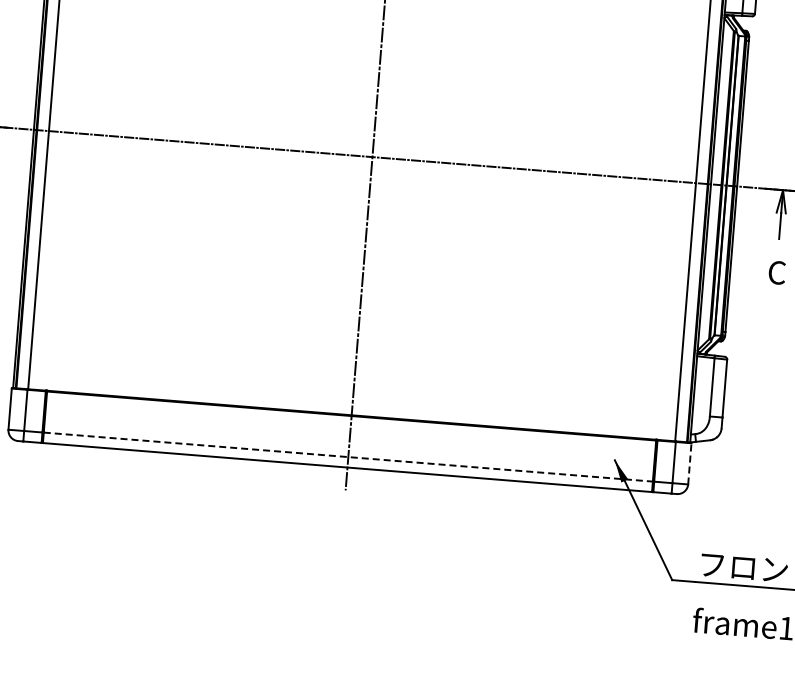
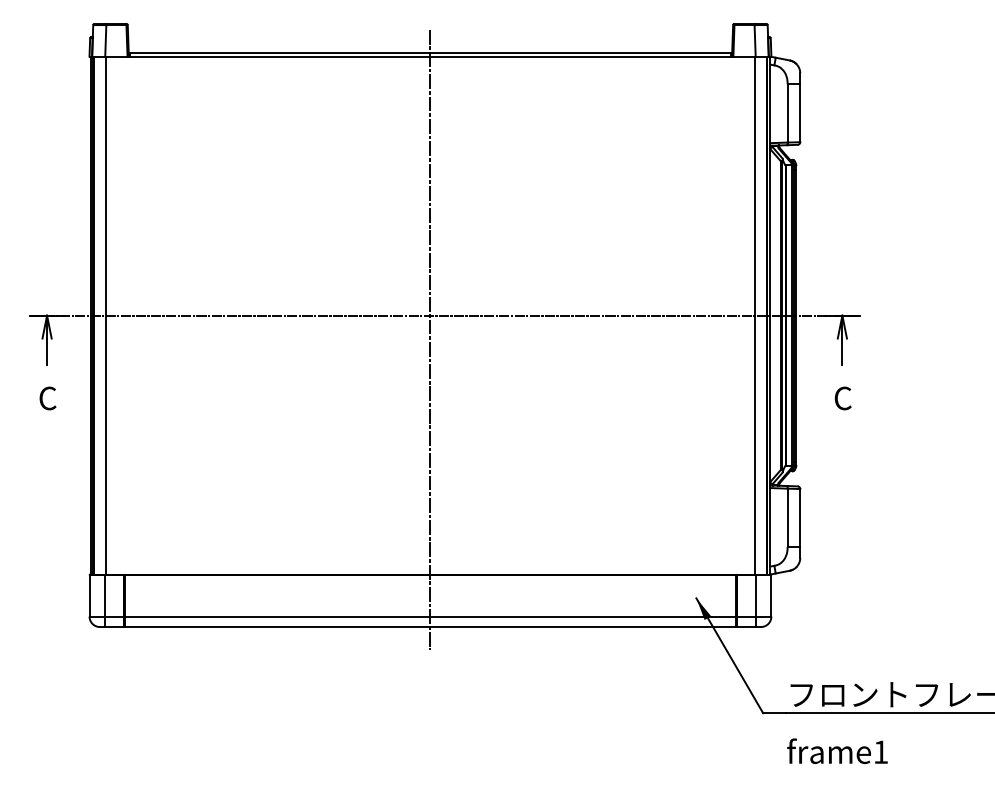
line: (348, 457) -> (430, 616), dashed -> solid
line: (689, 463) -> (771, 595), dashed -> solid

